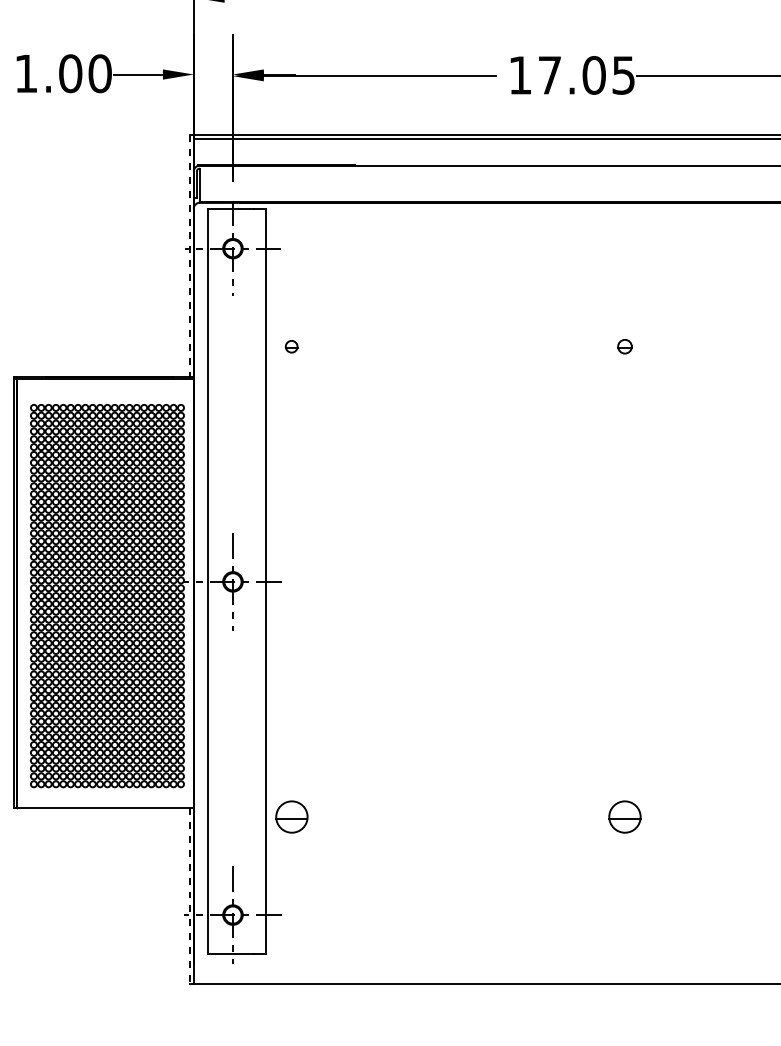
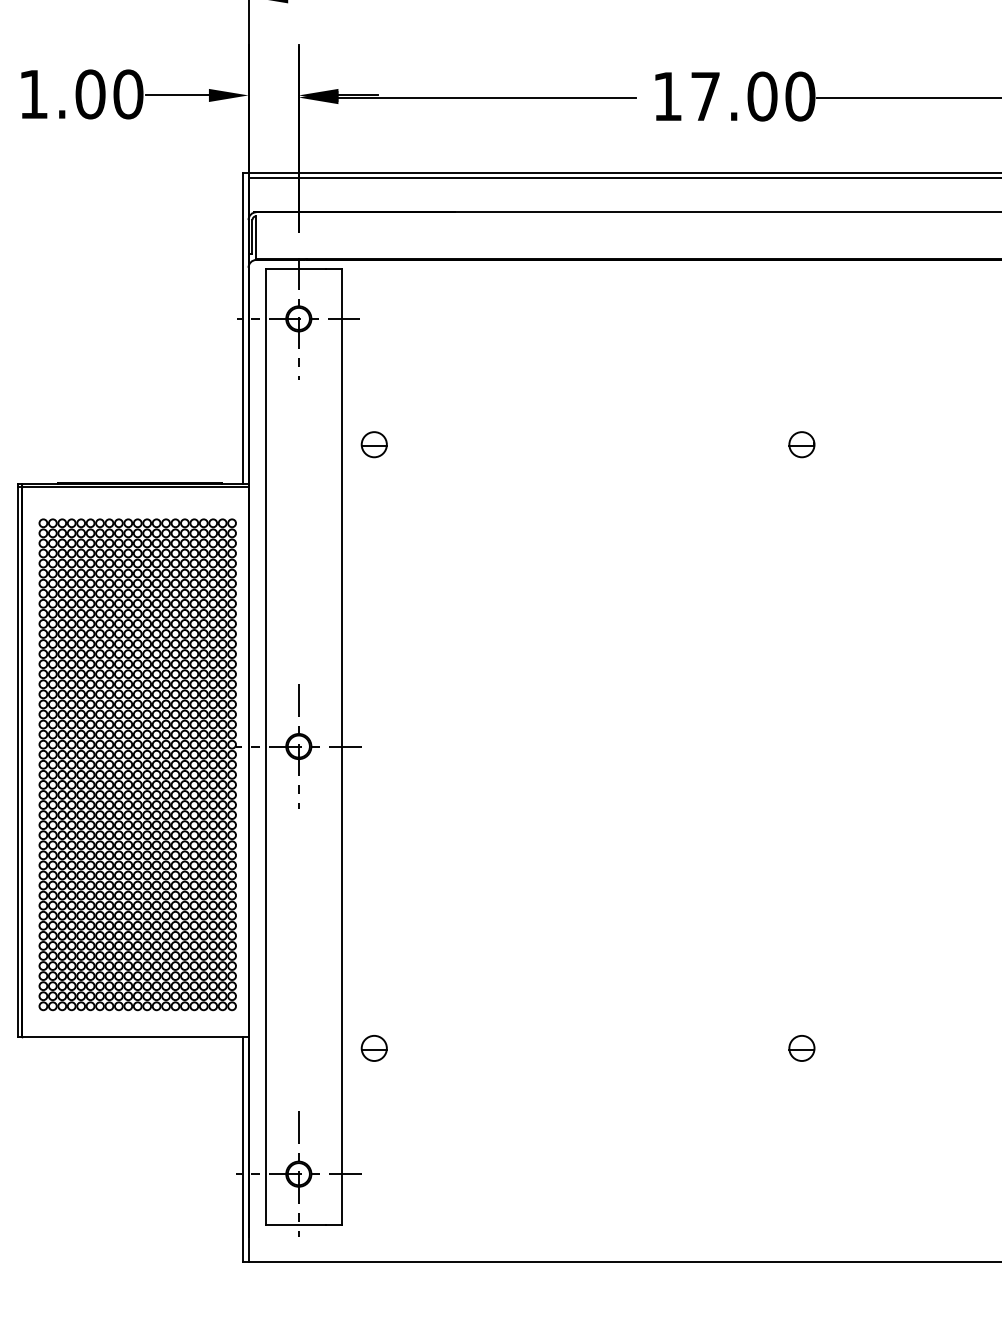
text: (623, 75) -> (800, 96), 17.05 -> 17.00
line: (189, 256) -> (243, 328), dashed -> solid
part: (291, 346) -> (373, 444), size x1.67
part: (624, 346) -> (801, 444), size x1.43
part: (291, 817) -> (373, 1048), size x0.62
part: (624, 817) -> (801, 1048), size x0.62
line: (189, 895) -> (243, 1149), dashed -> solid

